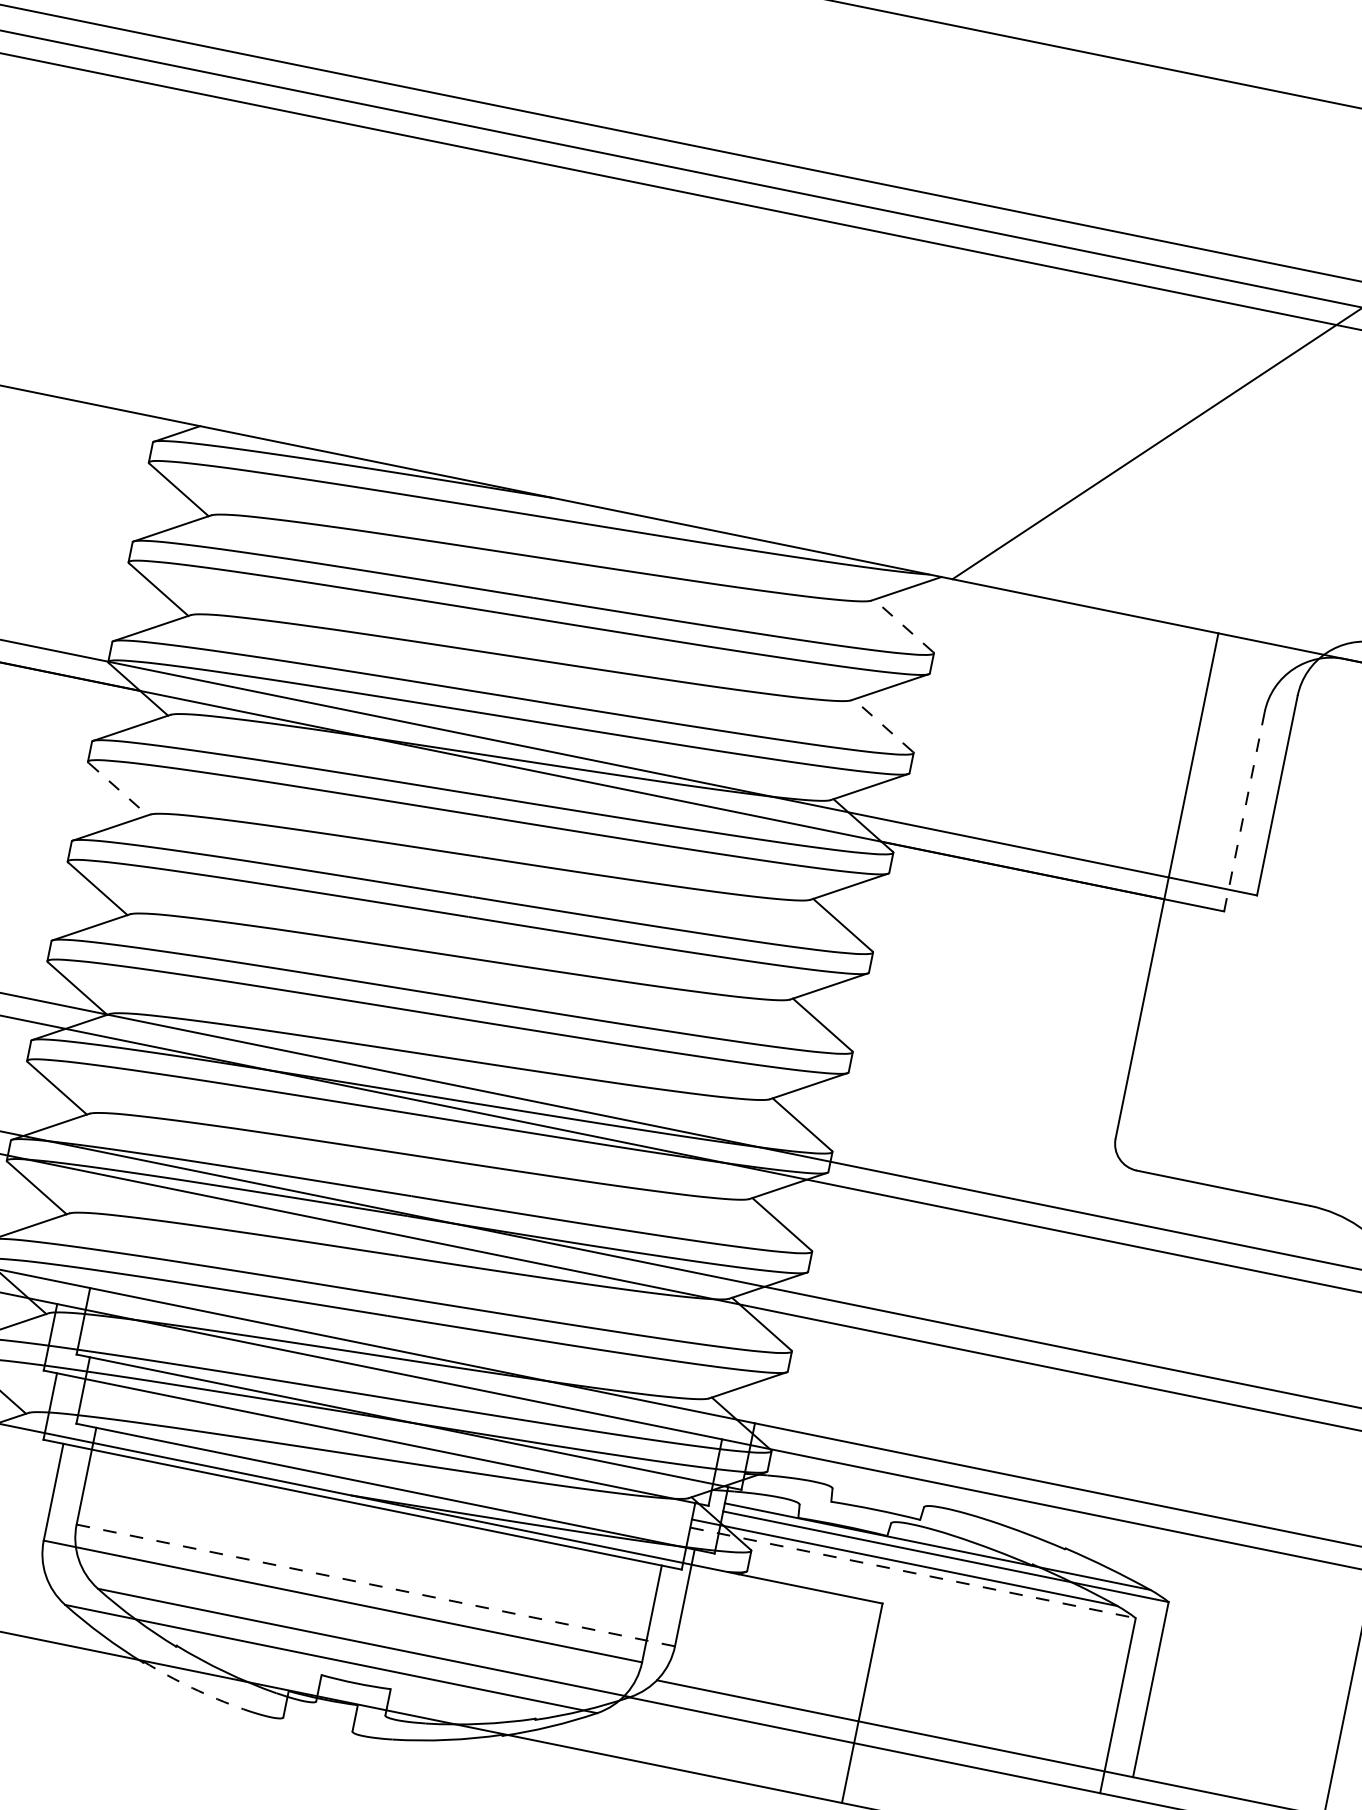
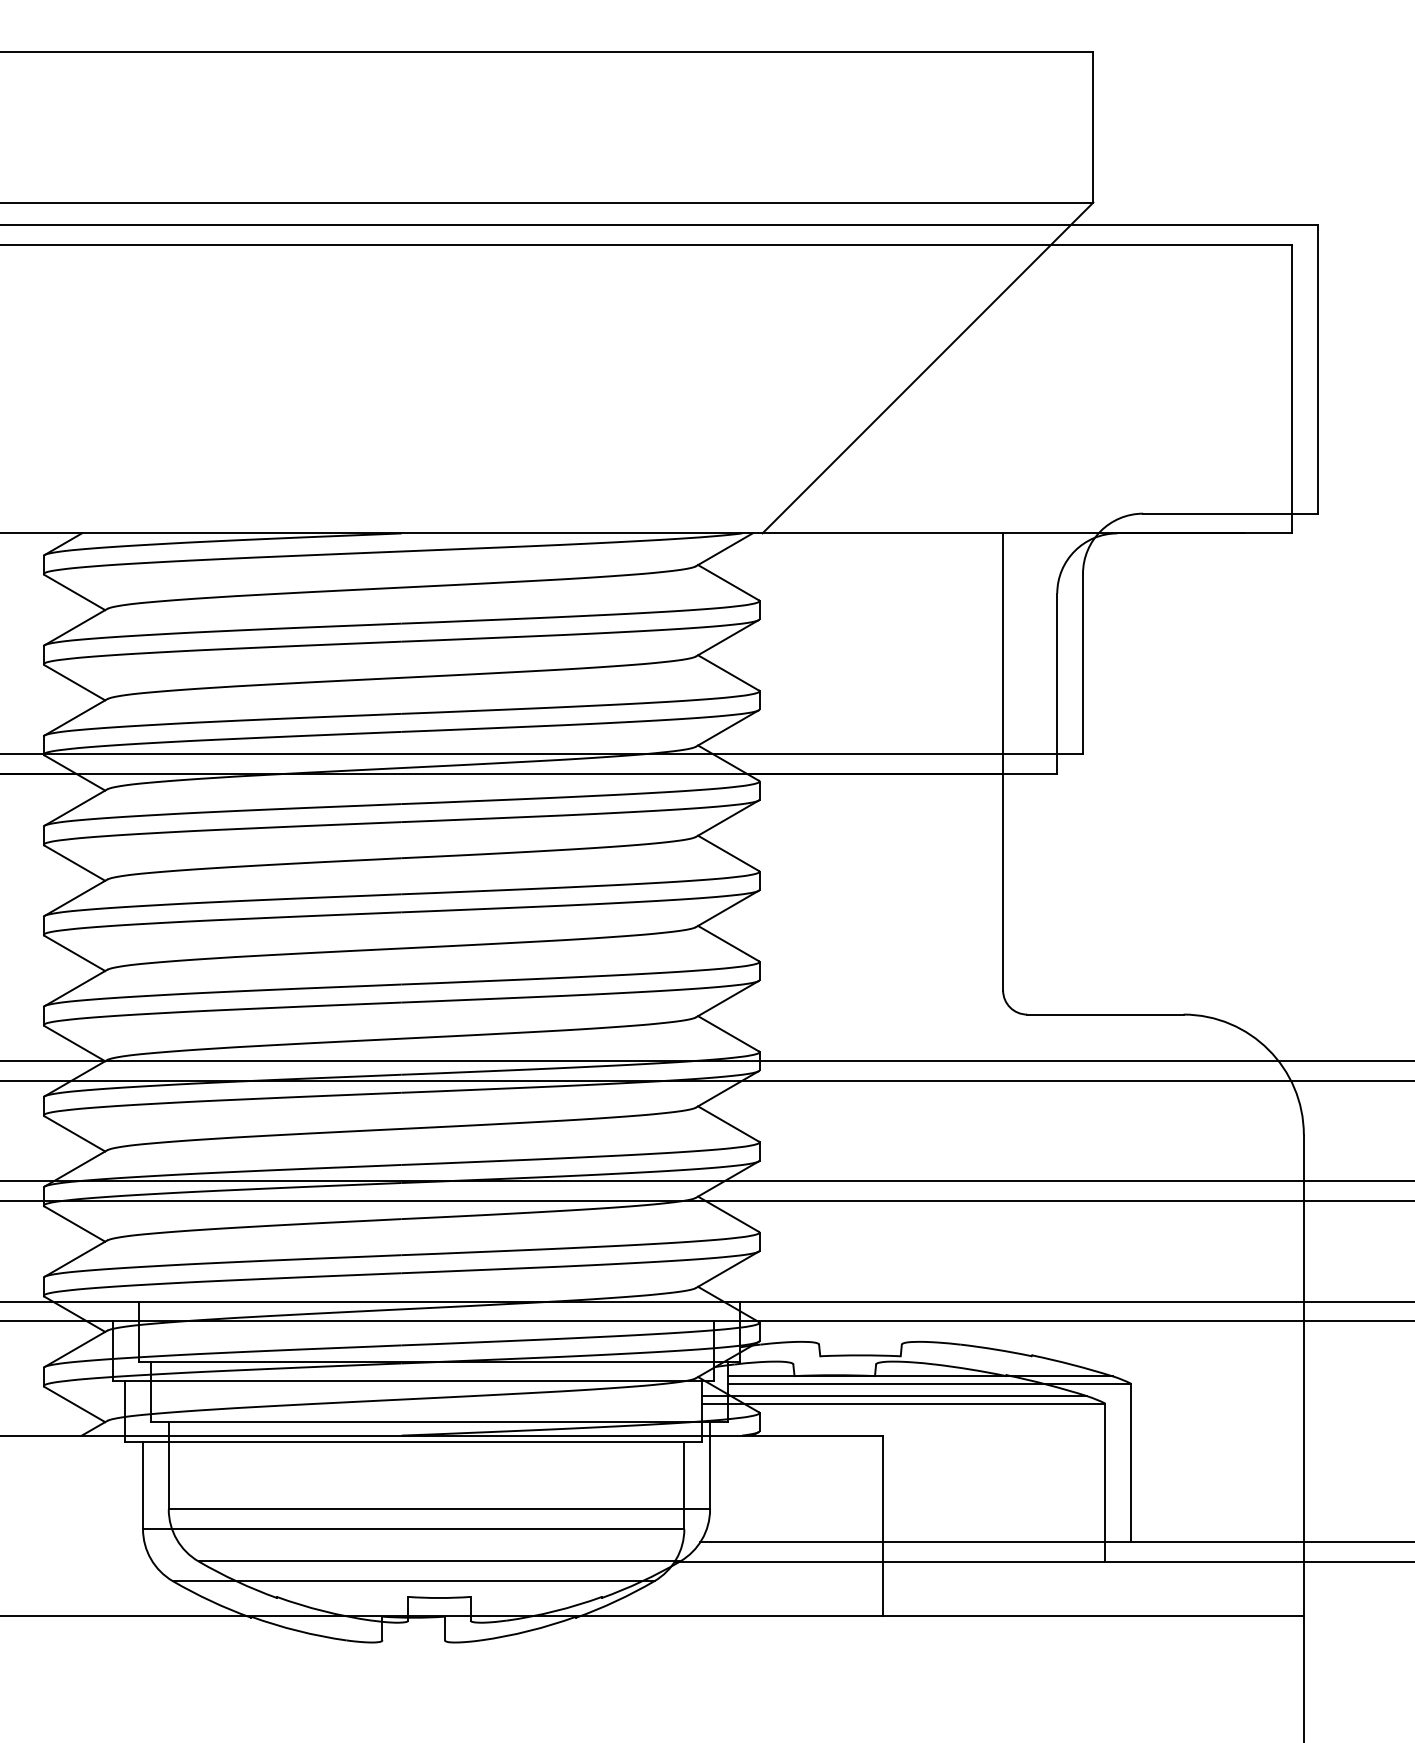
line: (902, 625) -> (727, 582), dashed -> solid
line: (882, 725) -> (727, 672), dashed -> solid
line: (118, 789) -> (75, 863), dashed -> solid
line: (1244, 811) -> (1057, 683), dashed -> solid
line: (913, 1572) -> (904, 1403), dashed -> solid
line: (375, 1585) -> (439, 1509), dashed -> solid
arc: (192, 1688) -> (298, 1631), dashed -> solid

